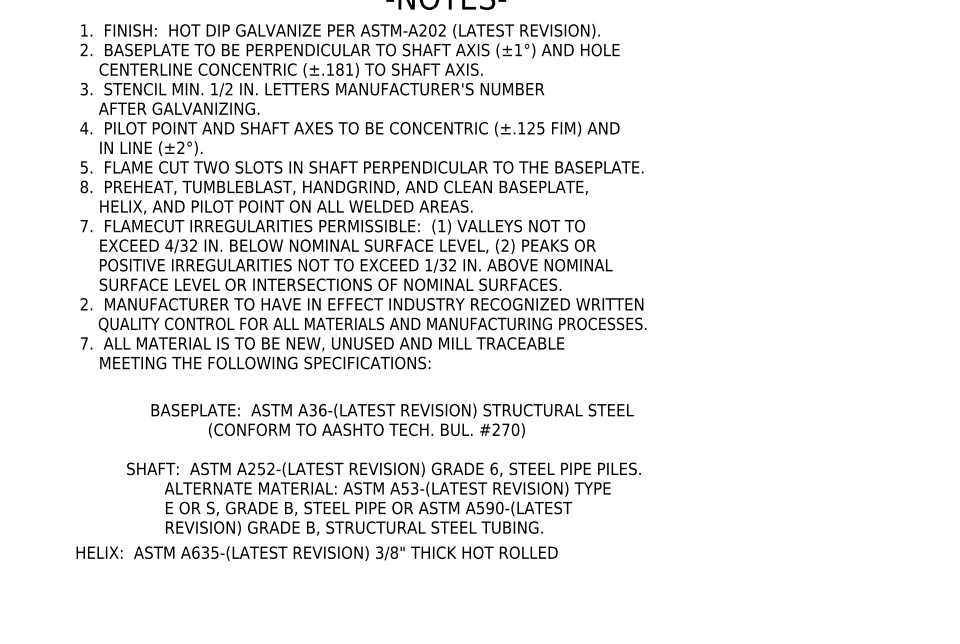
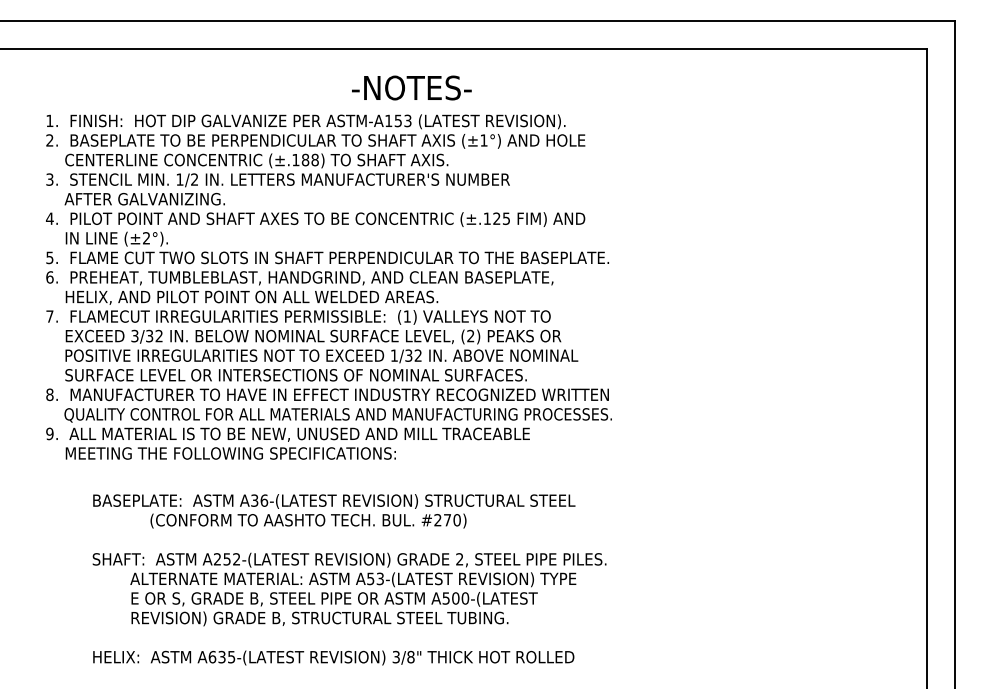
text: (432, 30) -> (398, 120), ASTM-A202 -> ASTM-A153
text: (348, 69) -> (314, 159), (±.181) -> (±.188)
text: (83, 187) -> (49, 277), 8. -> 6.
text: (168, 245) -> (134, 335), 4/32 -> 3/32
text: (83, 304) -> (49, 394), 2. -> 8.
text: (83, 343) -> (49, 433), 7. -> 9.
text: (392, 421) -> (334, 511), moved
text: (493, 469) -> (459, 559), 6, -> 2,
text: (489, 508) -> (455, 598), A590-(LATEST -> A500-(LATEST
text: (316, 553) -> (333, 657), moved

